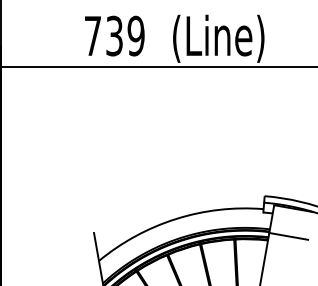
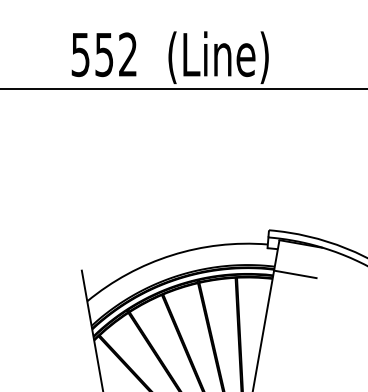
text: (114, 35) -> (104, 54), 739 -> 552

